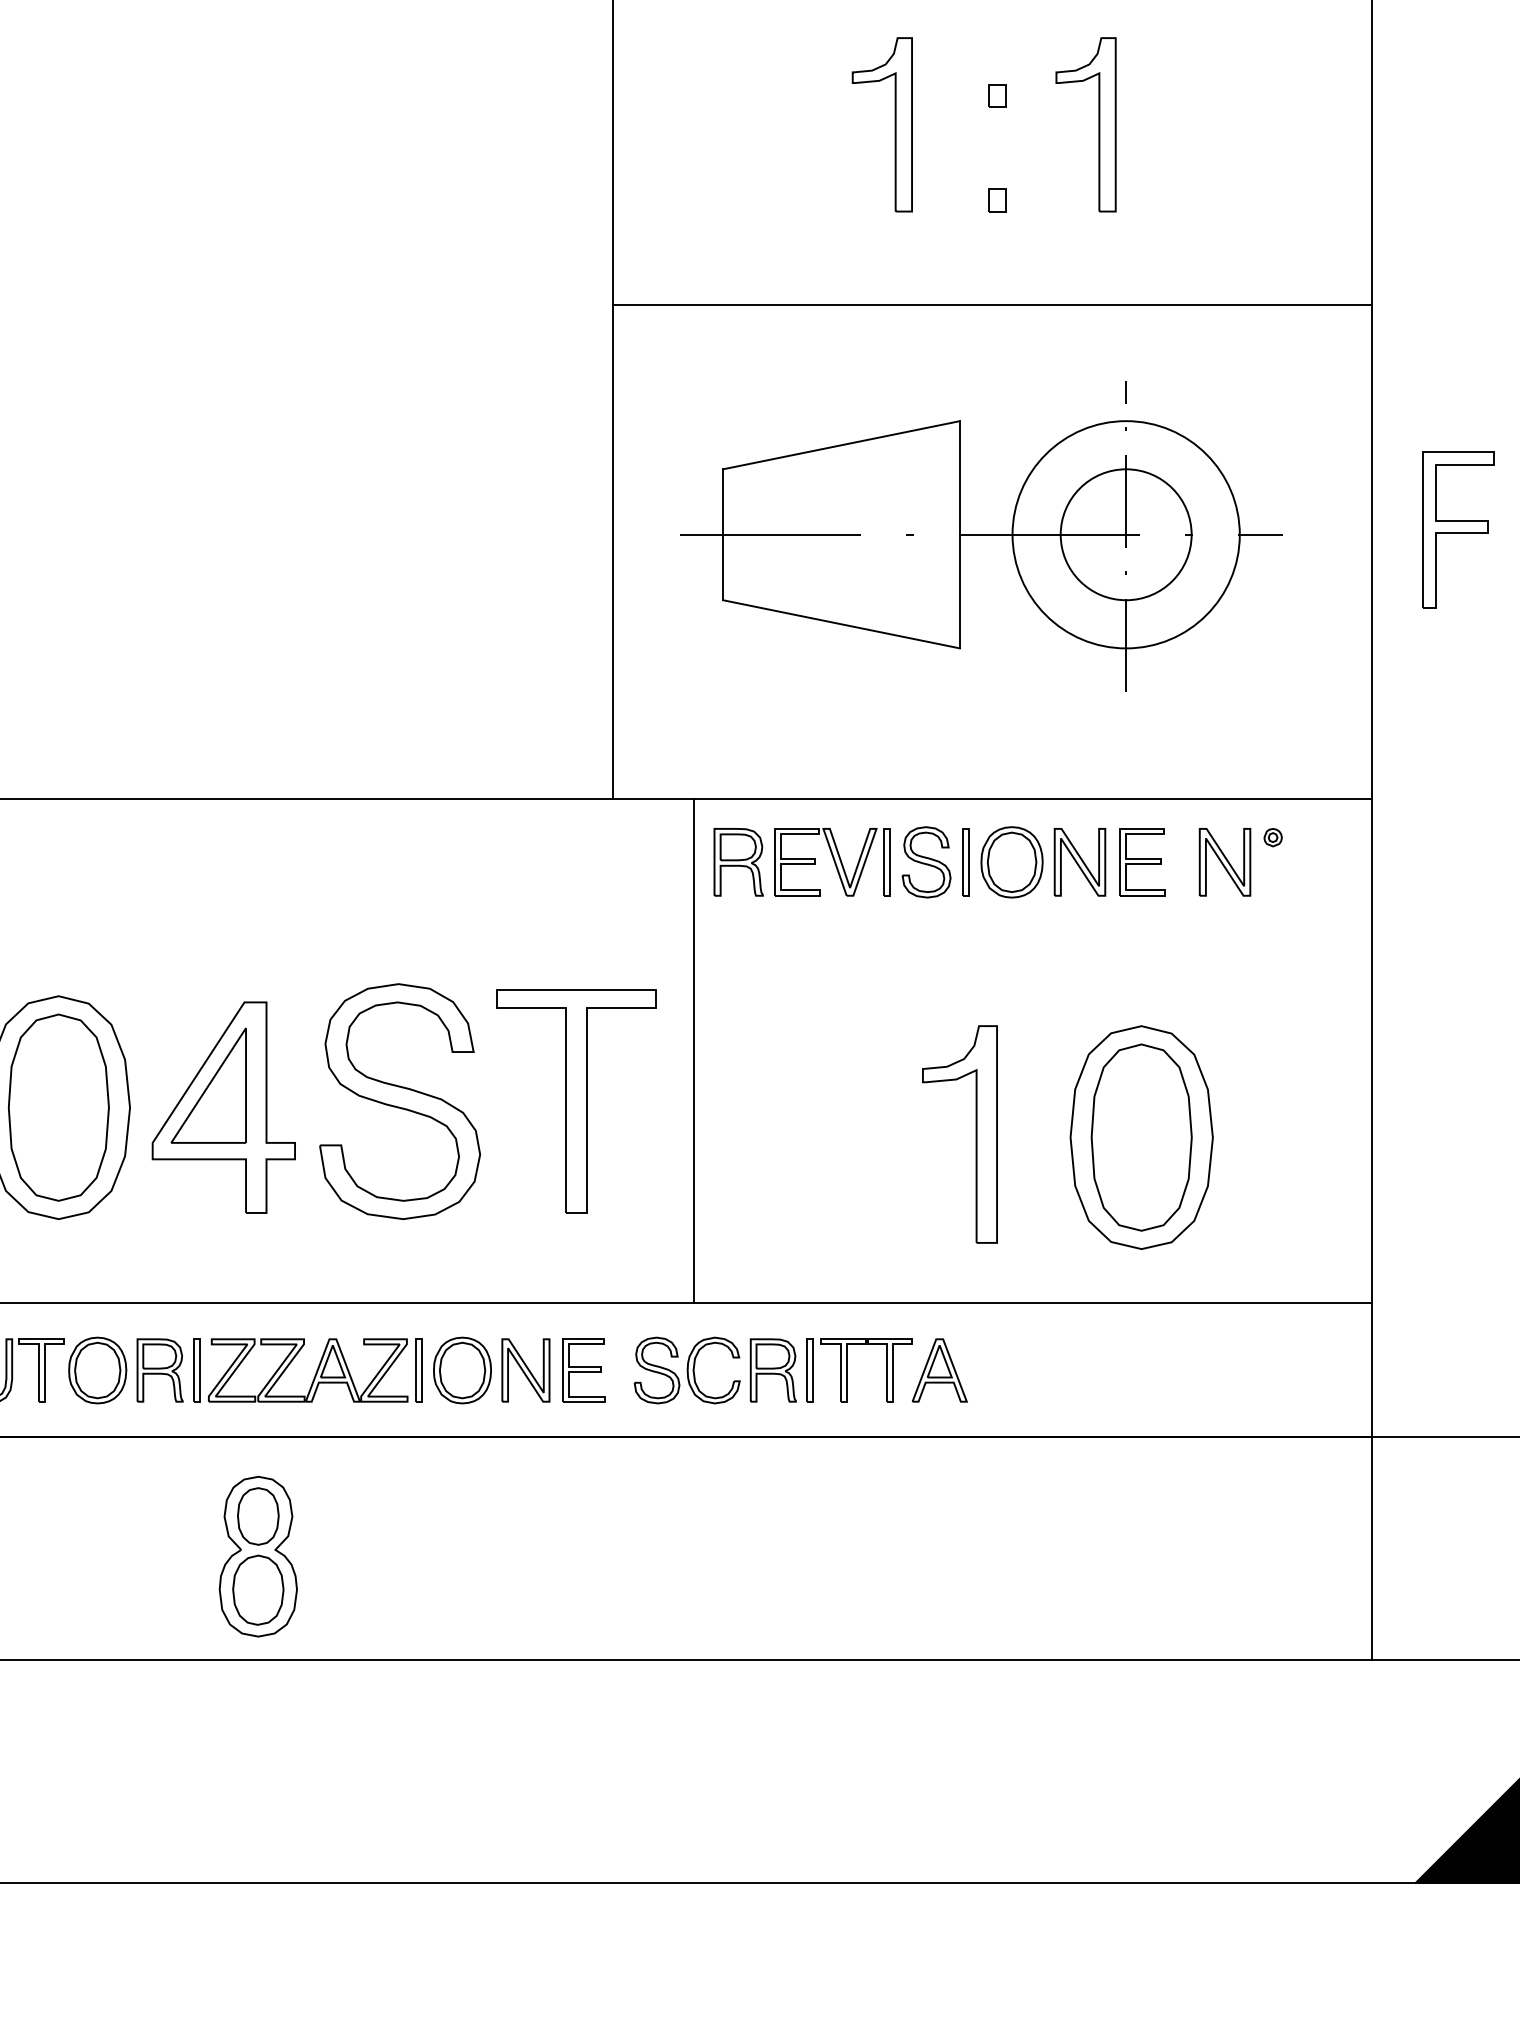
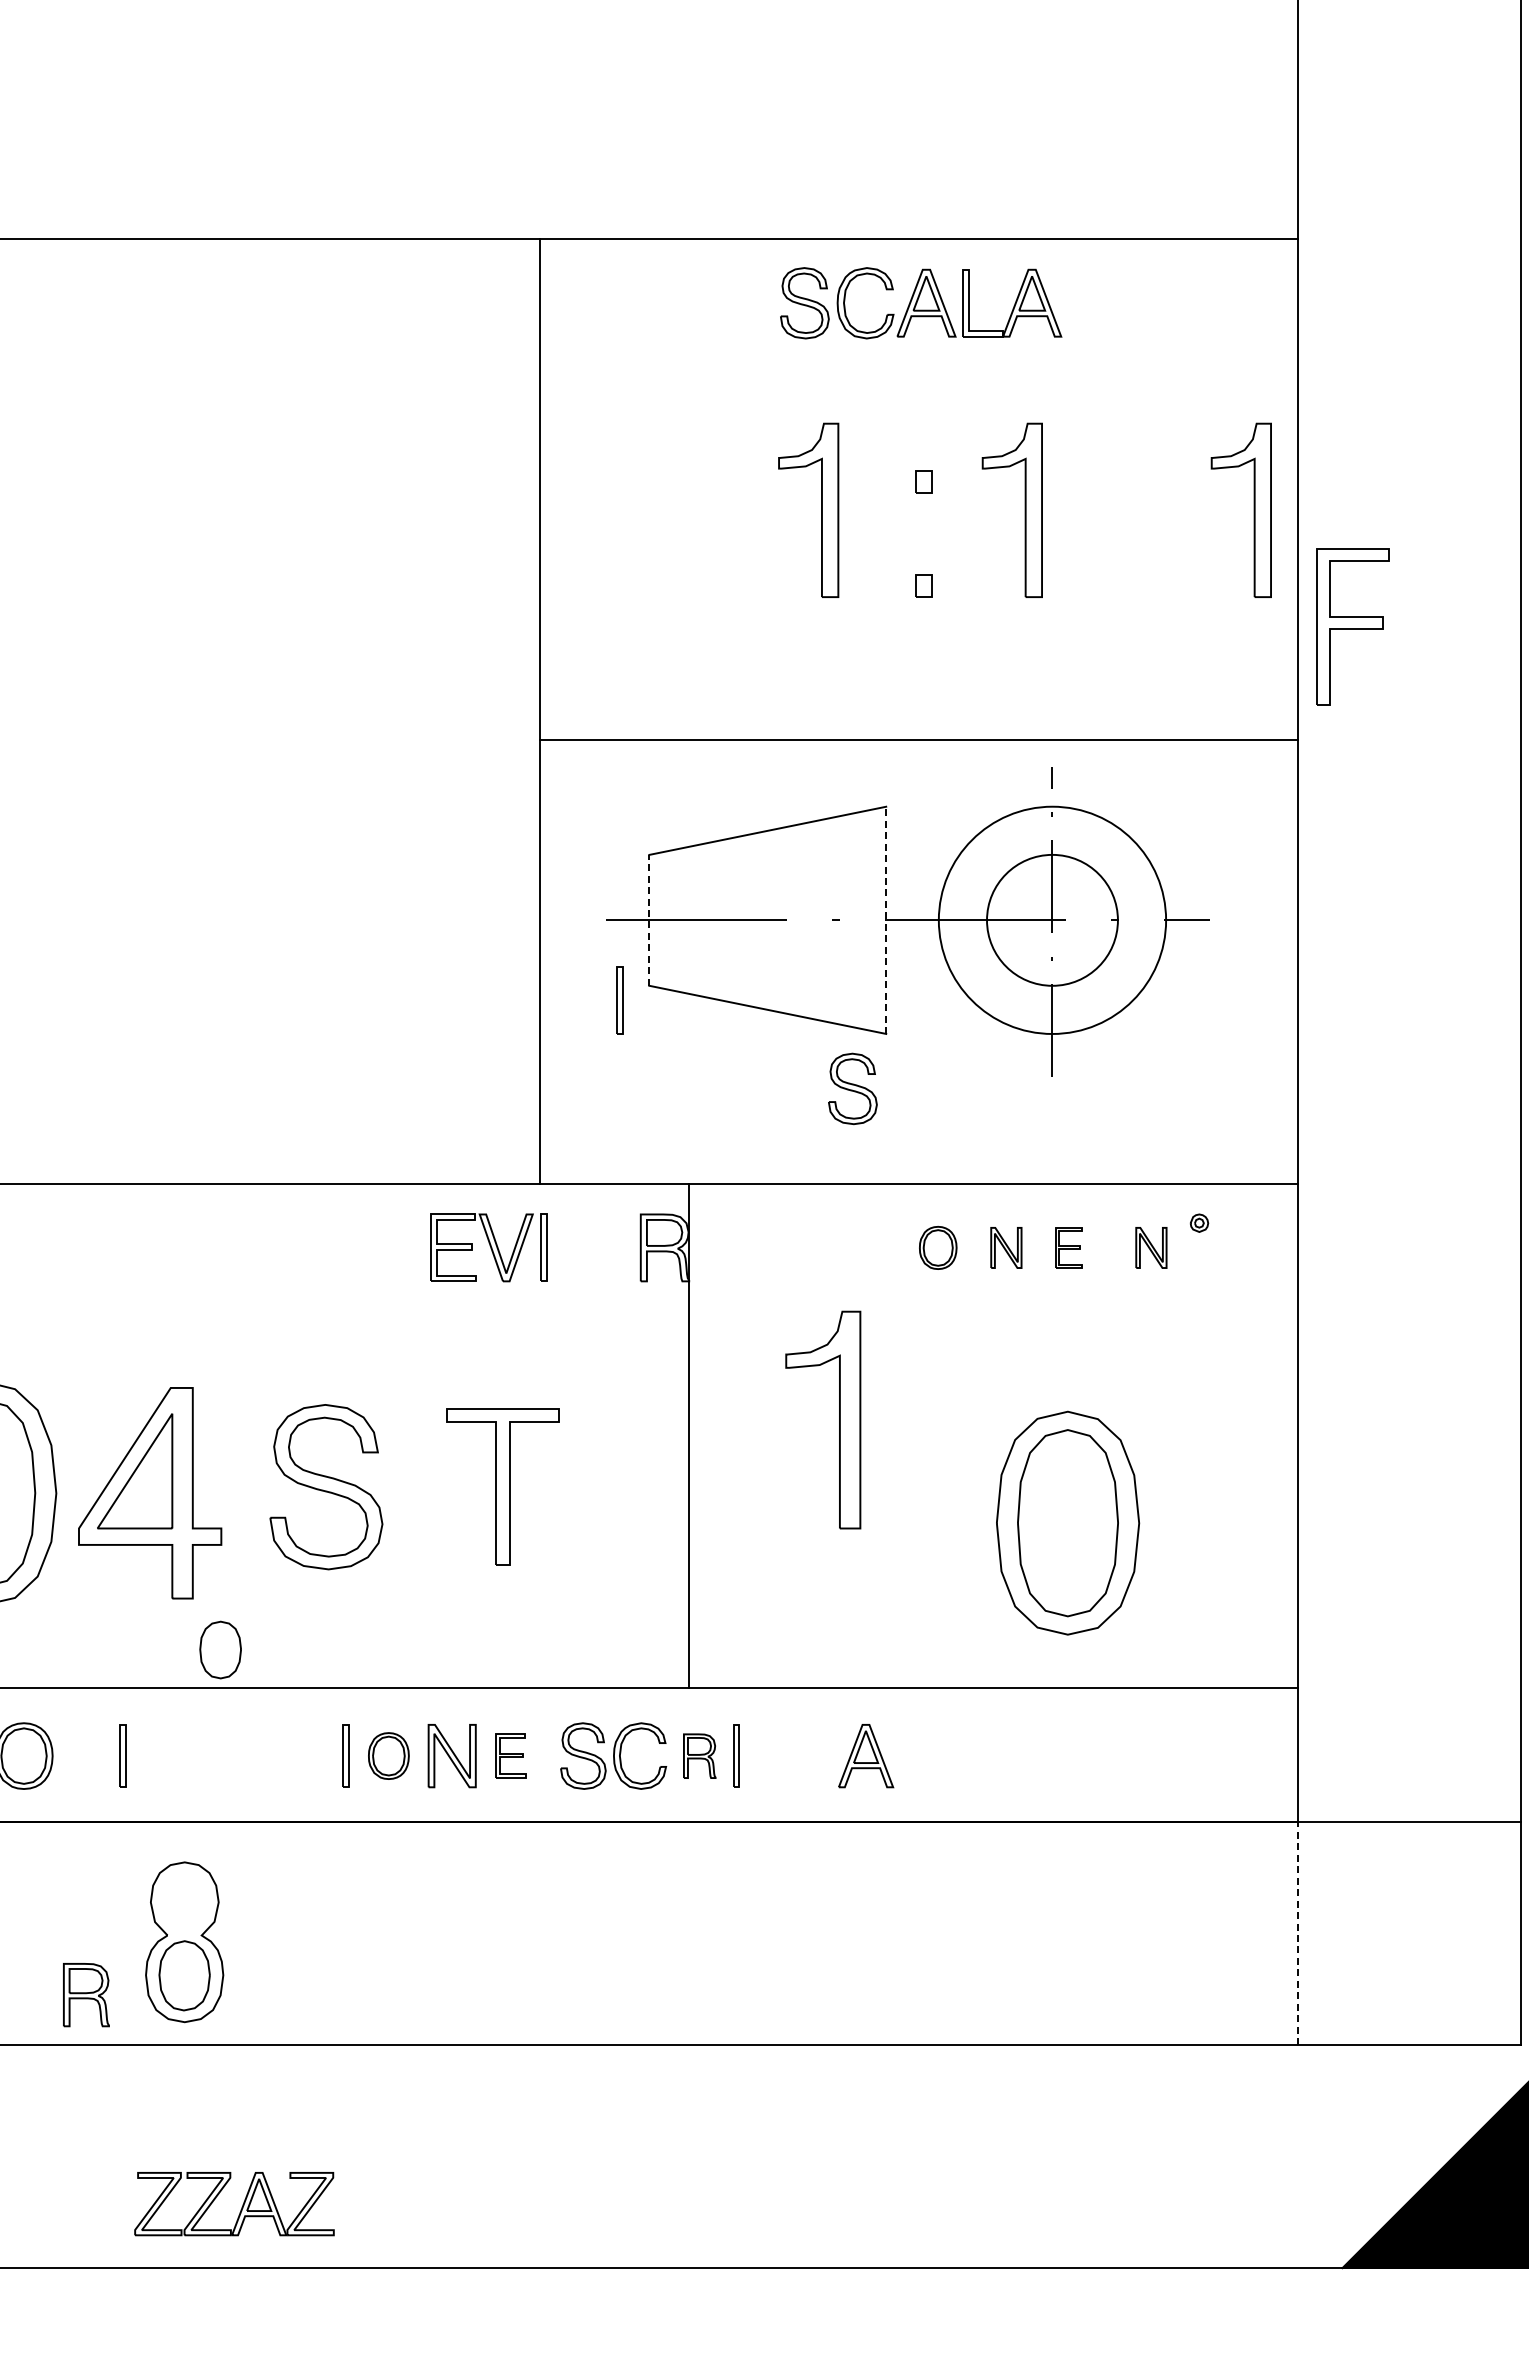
part: (1327, 123) -> (1253, 509), added
line: (992, 304) -> (918, 740), moved
part: (1458, 529) -> (1352, 626), moved
line: (723, 533) -> (649, 919), solid -> dashed
line: (960, 534) -> (886, 920), solid -> dashed
part: (832, 861) -> (488, 1247), moved
part: (926, 861) -> (852, 1088), moved
part: (965, 861) -> (619, 1000), moved
part: (1011, 861) -> (937, 1247), size x0.6
part: (1080, 861) -> (1006, 1247), size x0.6
part: (1142, 861) -> (1068, 1247), size x0.6
part: (1225, 861) -> (1151, 1247), size x0.6
line: (693, 1050) -> (688, 1436), moved
part: (400, 1100) -> (326, 1486), size x0.7
part: (576, 1101) -> (502, 1487), size x0.7
part: (976, 1133) -> (839, 1419), moved
part: (462, 1369) -> (388, 1755), size x0.7
part: (584, 1369) -> (510, 1755), size x0.7
part: (886, 1369) -> (812, 1755), removed
part: (160, 1370) -> (86, 1995), moved
part: (773, 1370) -> (699, 1756), size x0.7
part: (315, 1373) -> (241, 2207), moved
part: (258, 1515) -> (220, 1649), moved
line: (1371, 1547) -> (1297, 1933), solid -> dashed

